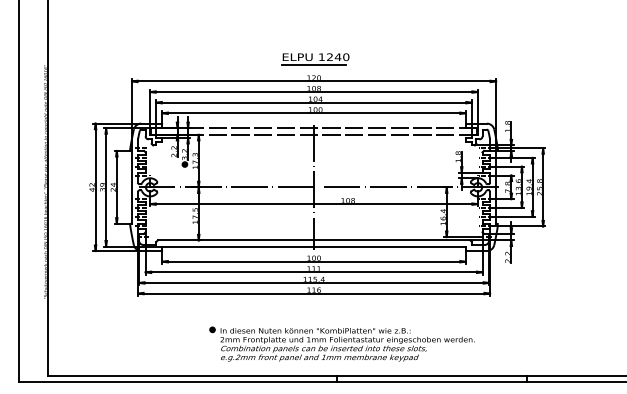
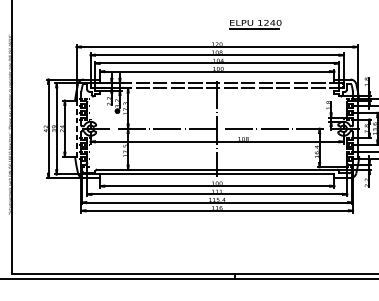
part: (315, 59) -> (255, 24), moved
line: (131, 187) -> (76, 128), solid -> dashed
part: (341, 343) -> (238, 249), removed

